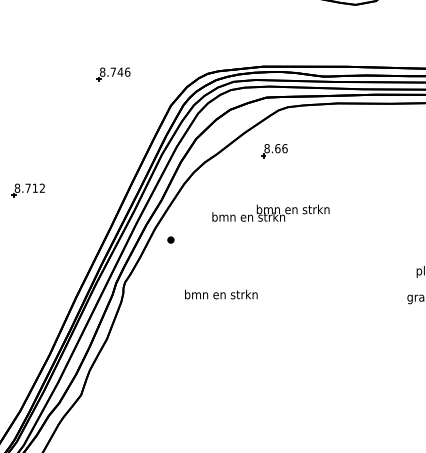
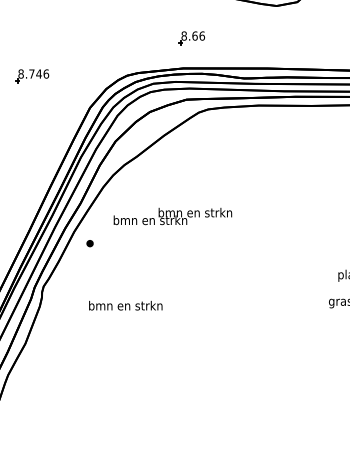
part: (274, 151) -> (191, 38), moved
text: (270, 212) -> (172, 215), moved
text: (221, 294) -> (125, 305), moved

